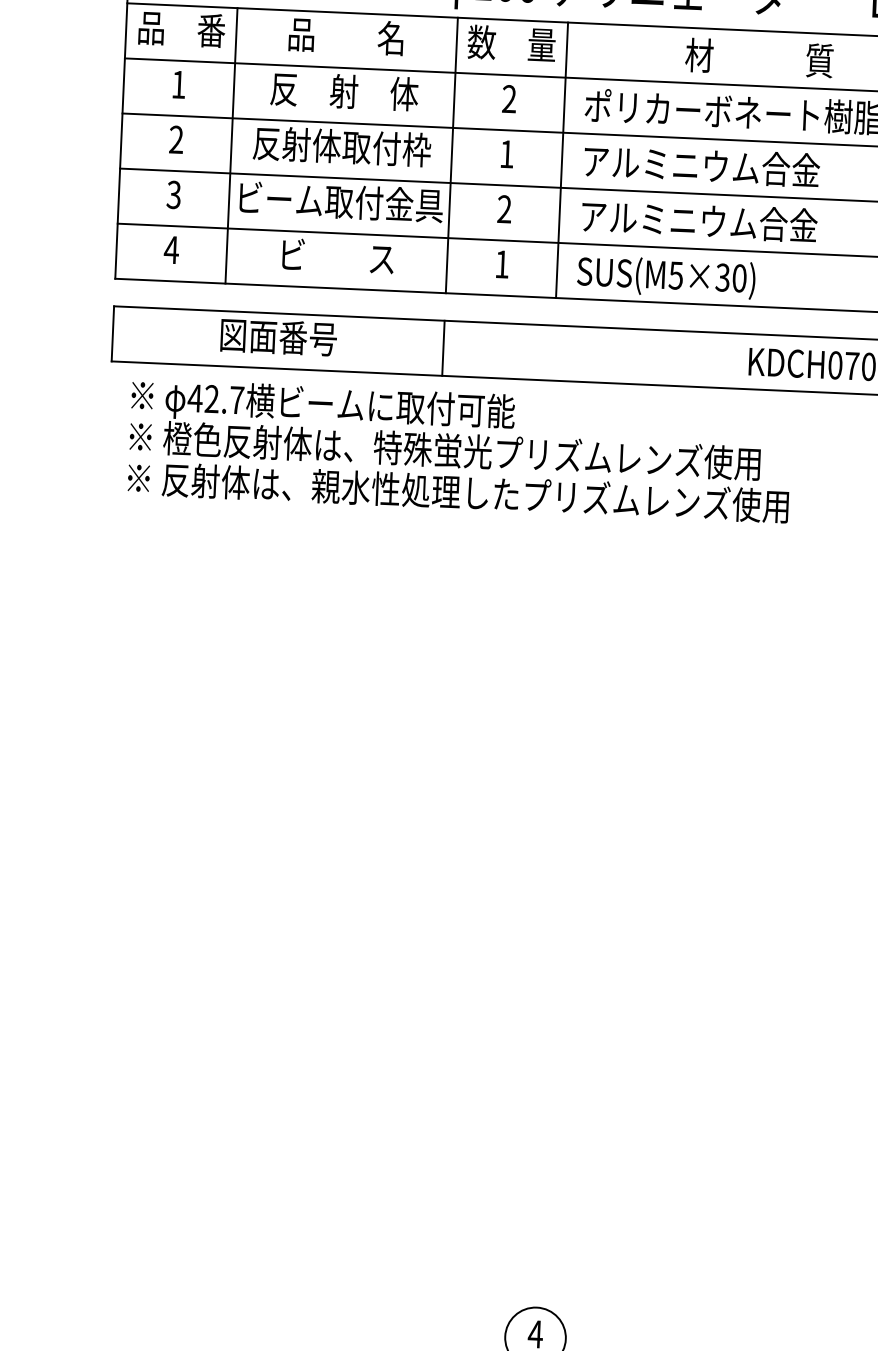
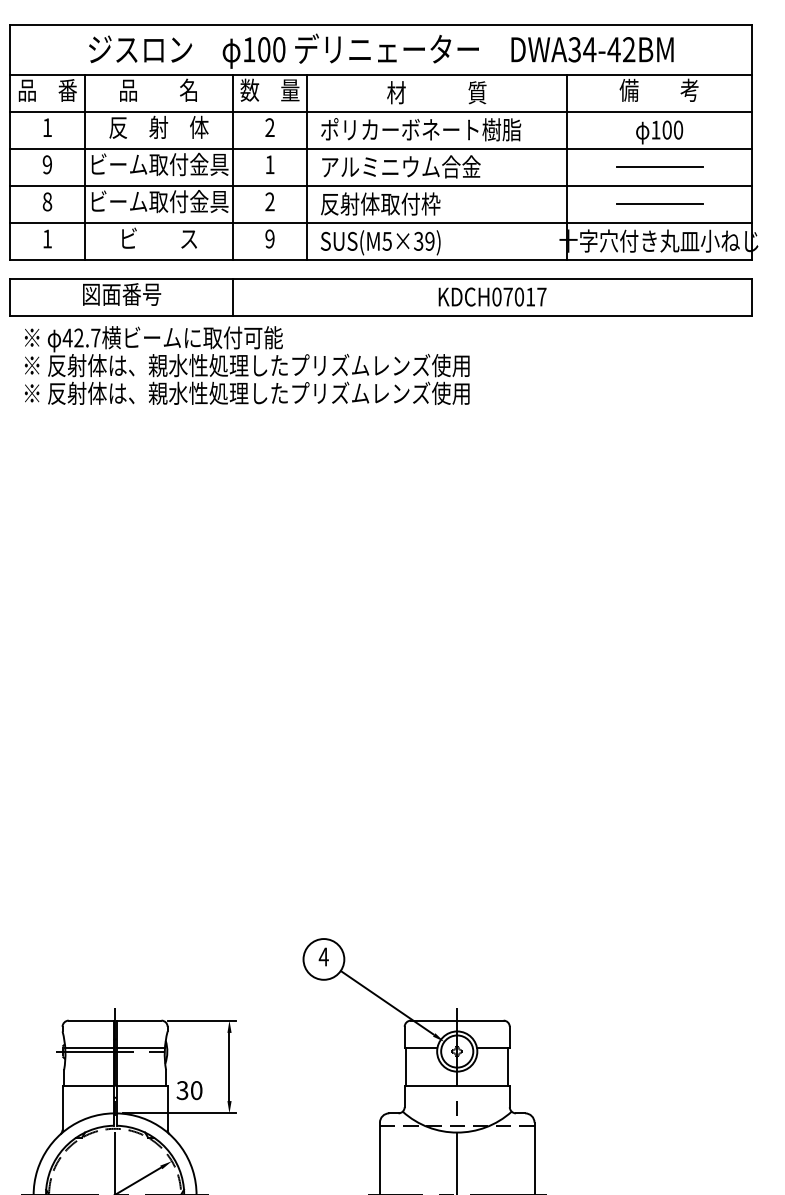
text: (176, 139) -> (47, 164), 2 -> 9
text: (342, 146) -> (159, 164), 反射体取付枠 -> ビーム取付金具
text: (174, 194) -> (47, 201), 3 -> 8
text: (698, 220) -> (400, 203), アルミニウム合金 -> 反射体取付枠
text: (171, 249) -> (47, 238), 4 -> 1
text: (501, 263) -> (269, 238), 1 -> 9
text: (738, 278) -> (429, 241), SUS(M5×30) -> SUS(M5×39)
text: (476, 451) -> (258, 365), ※ 橙色反射体は、特殊蛍光プリズムレンズ使用 -> ※ 反射体は、親水性処理したプリズムレンズ使用

